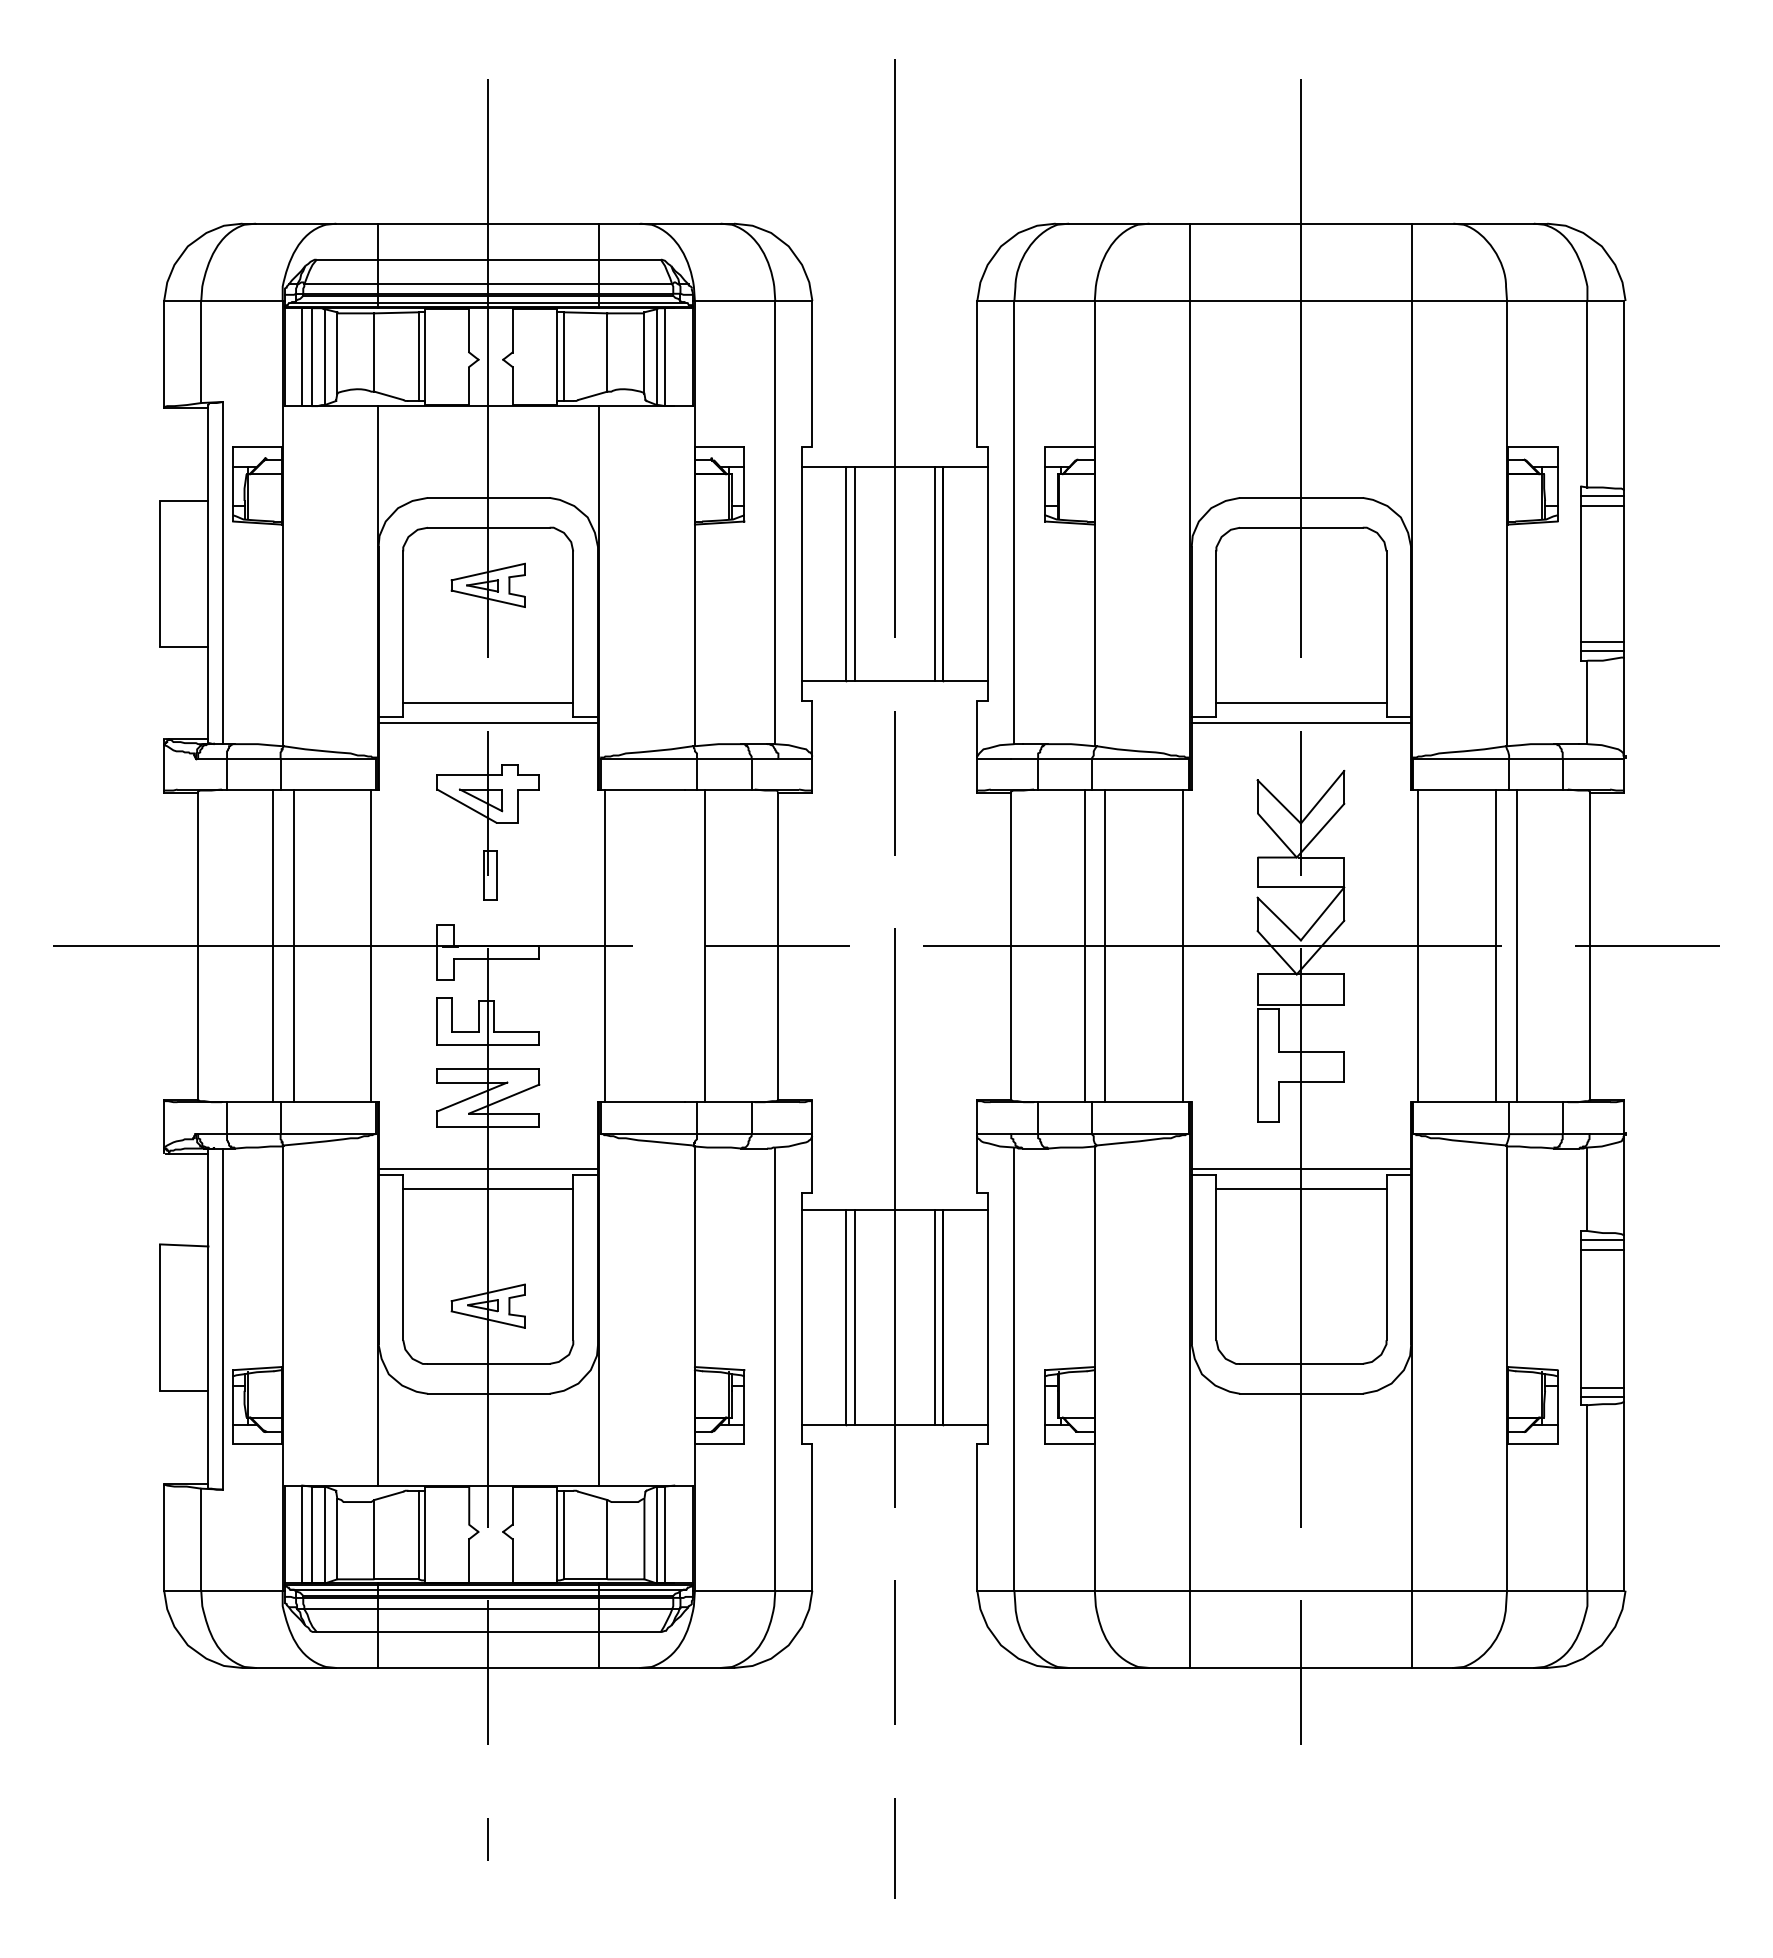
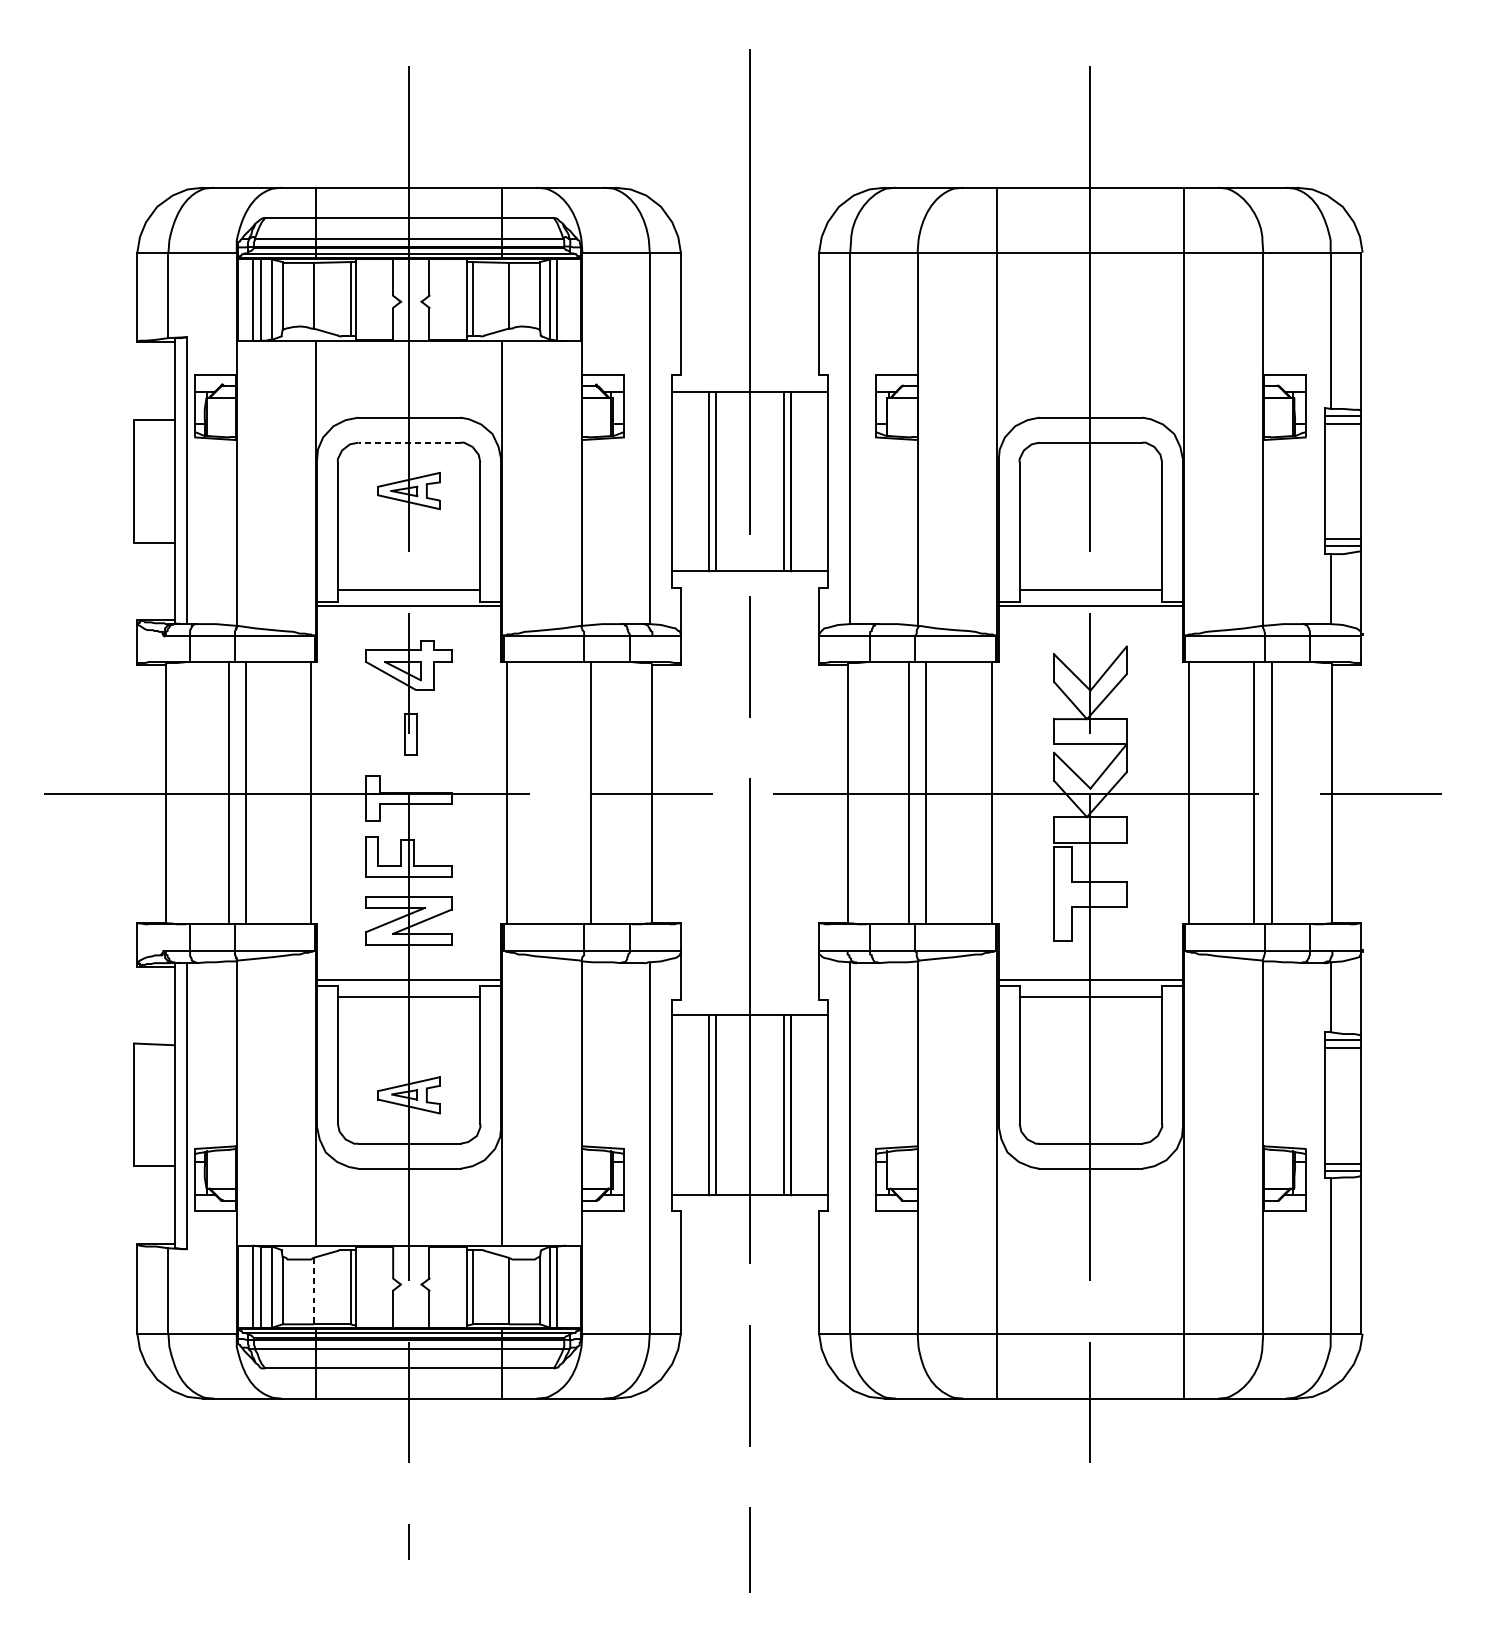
line: (488, 527) -> (409, 442), solid -> dashed
line: (374, 1539) -> (313, 1290), solid -> dashed

